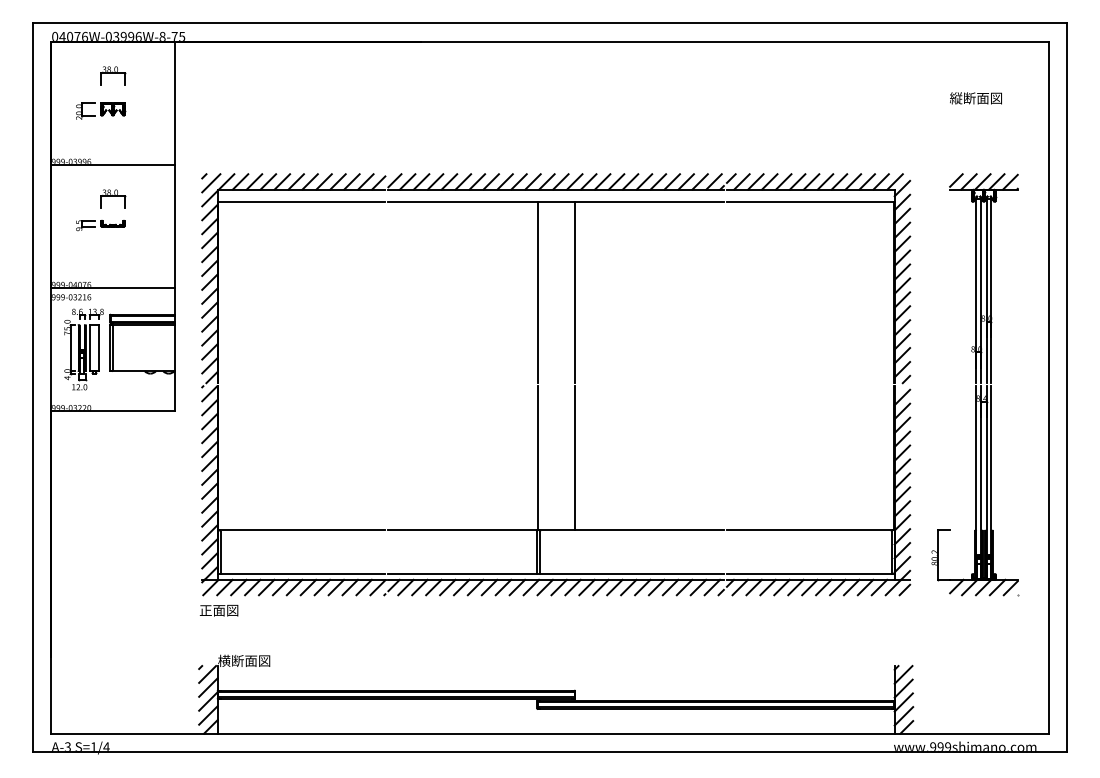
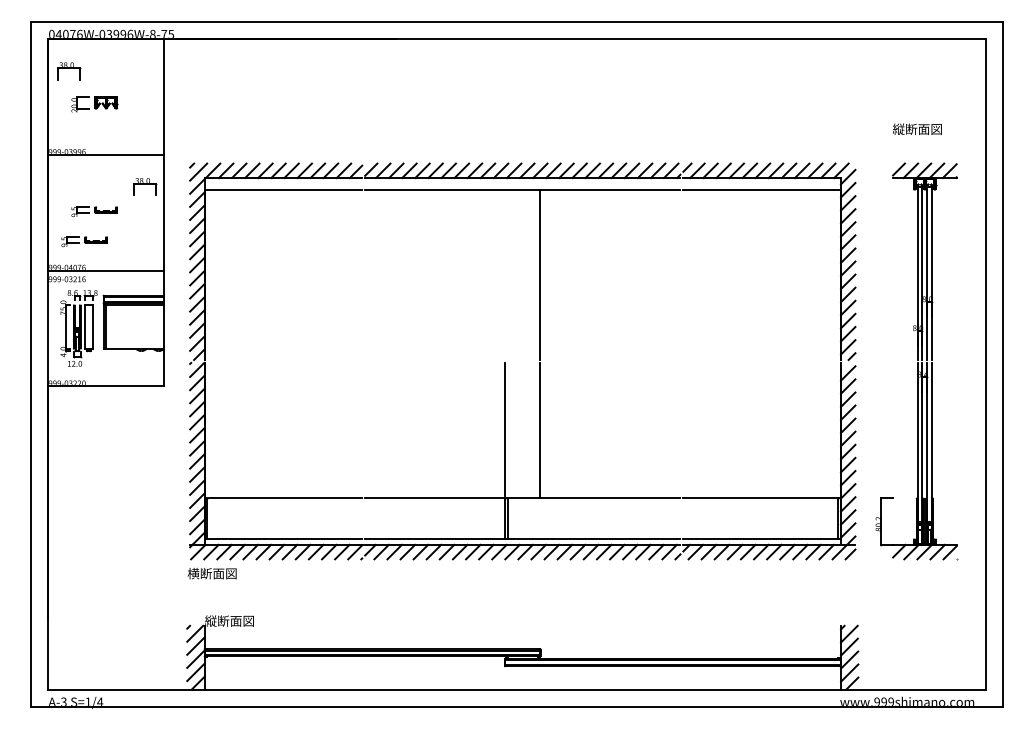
part: (113, 76) -> (69, 71), moved
text: (976, 97) -> (917, 128), moved
part: (113, 198) -> (145, 186), moved
part: (89, 257) -> (84, 241), added
line: (537, 292) -> (505, 274), removed
text: (224, 610) -> (211, 573), 正面図 -> 横断面図
text: (223, 660) -> (210, 620), 横断面図 -> 縦断面図

